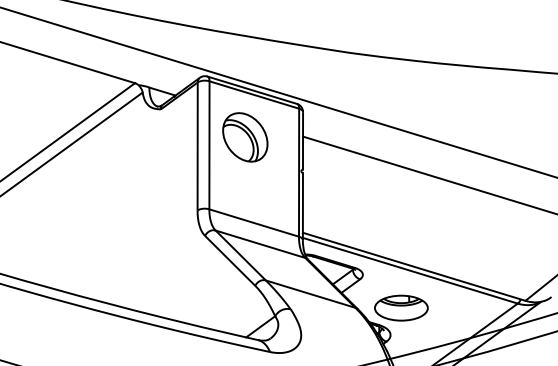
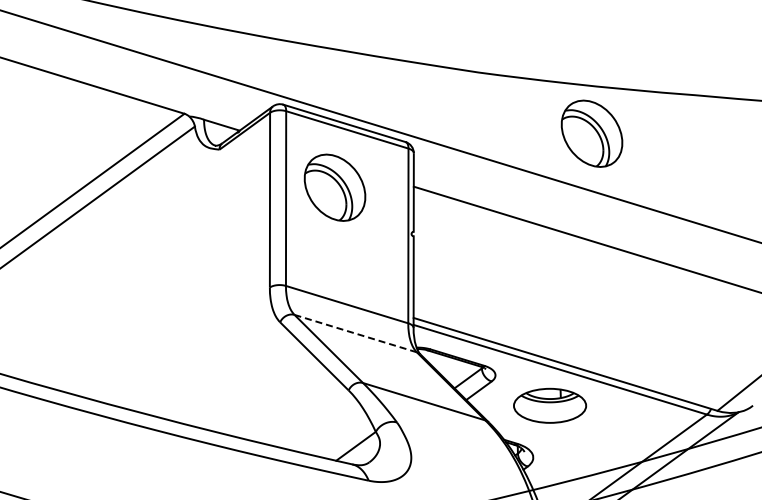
part: (433, 97) -> (591, 133), added
line: (260, 244) -> (355, 333), solid -> dashed
part: (401, 307) -> (550, 405), moved

